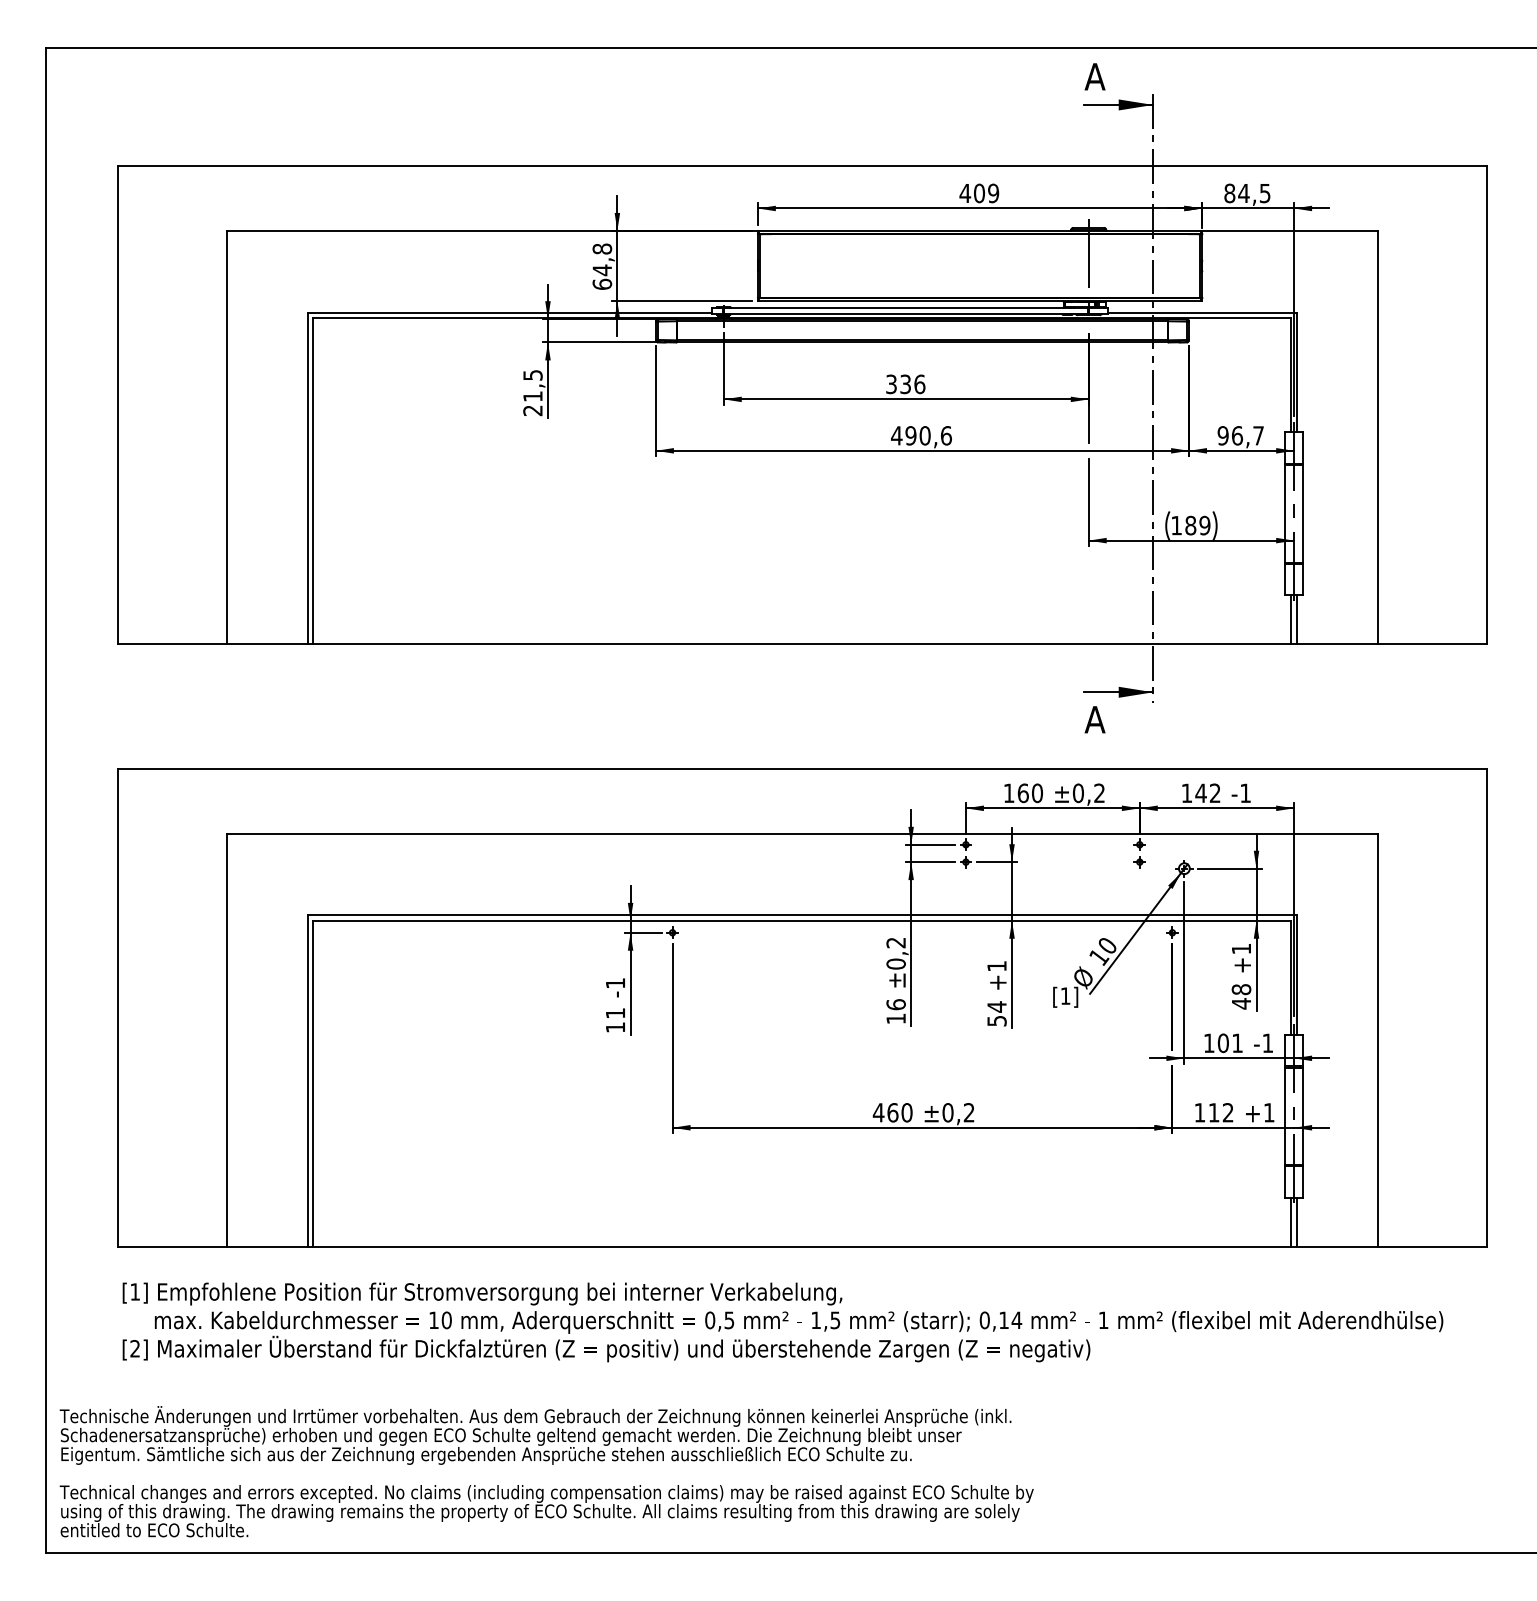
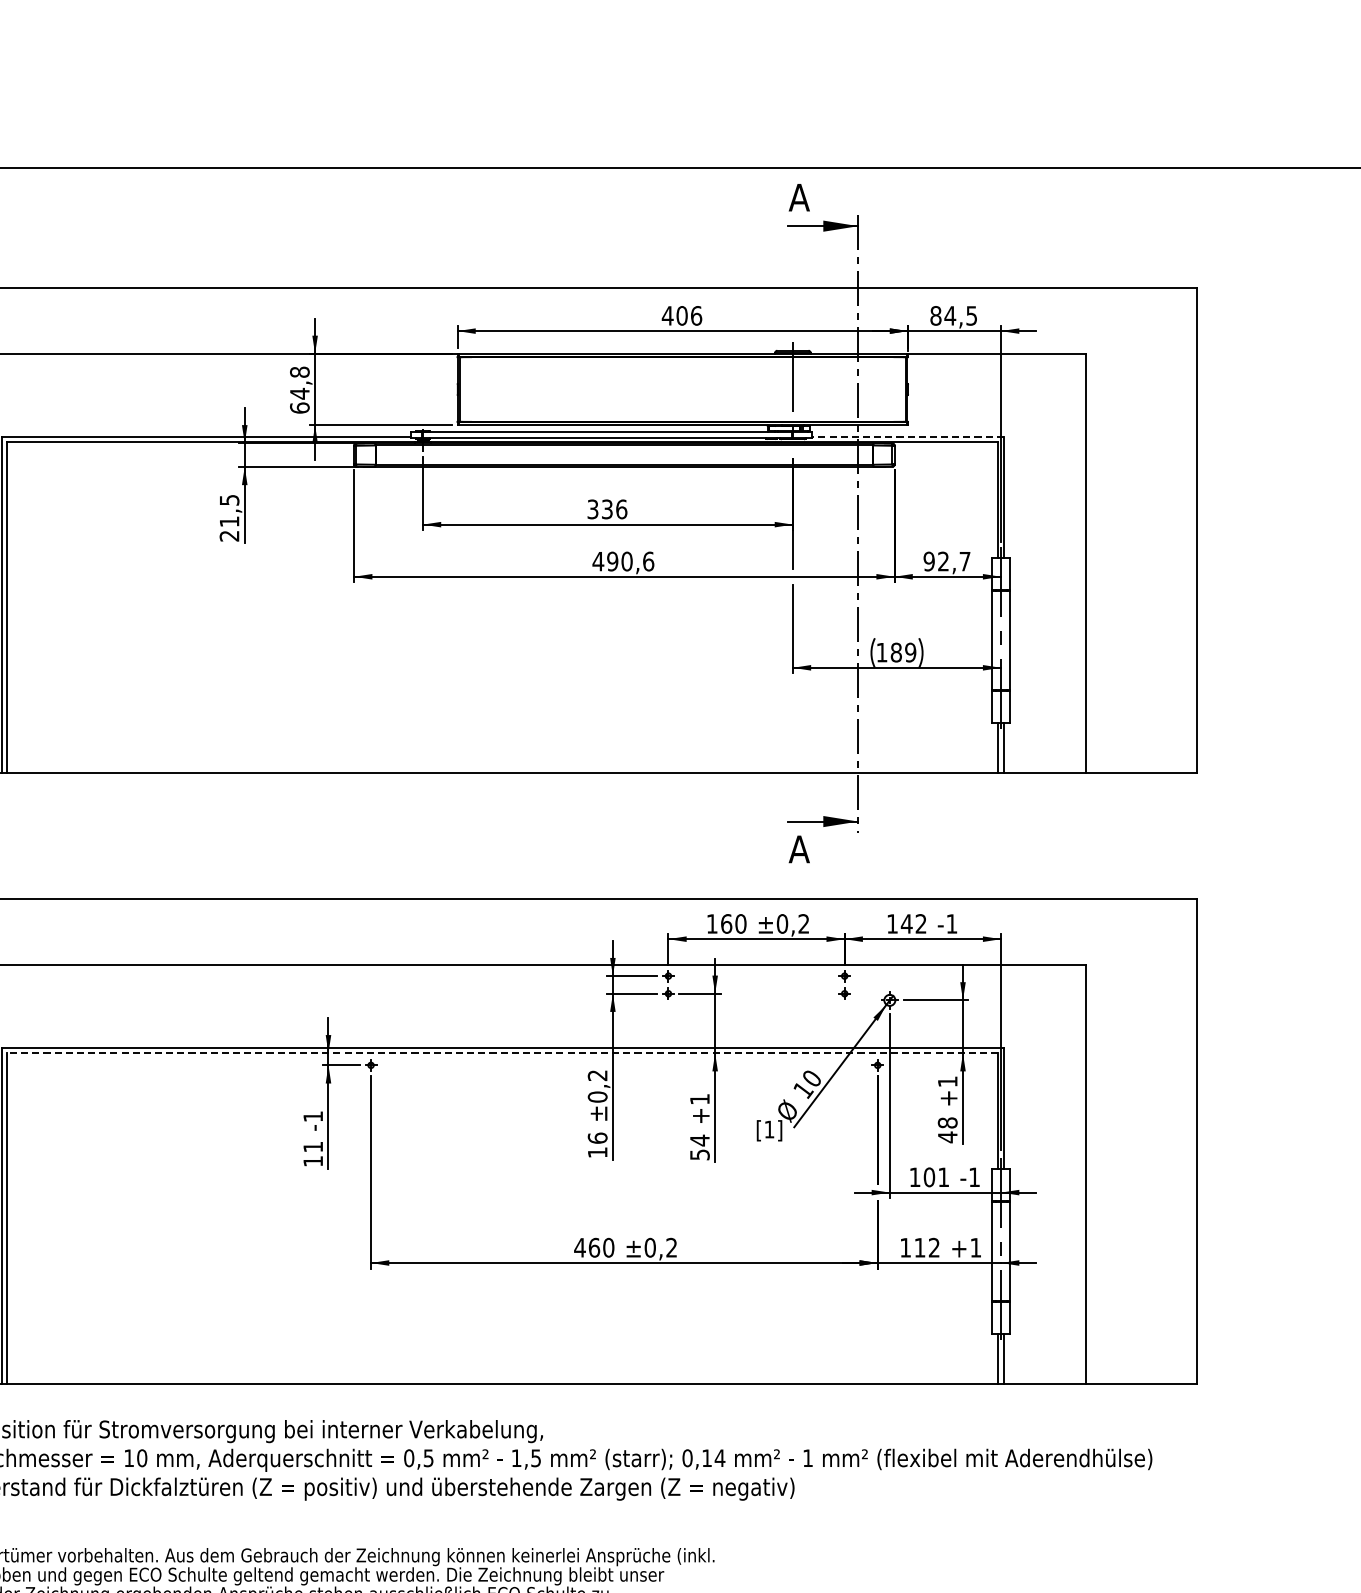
text: (993, 193) -> (696, 315), 409 -> 406
line: (1202, 312) -> (908, 436), solid -> dashed
text: (1237, 435) -> (943, 561), 96,7 -> 92,7
line: (802, 920) -> (502, 1052), solid -> dashed

